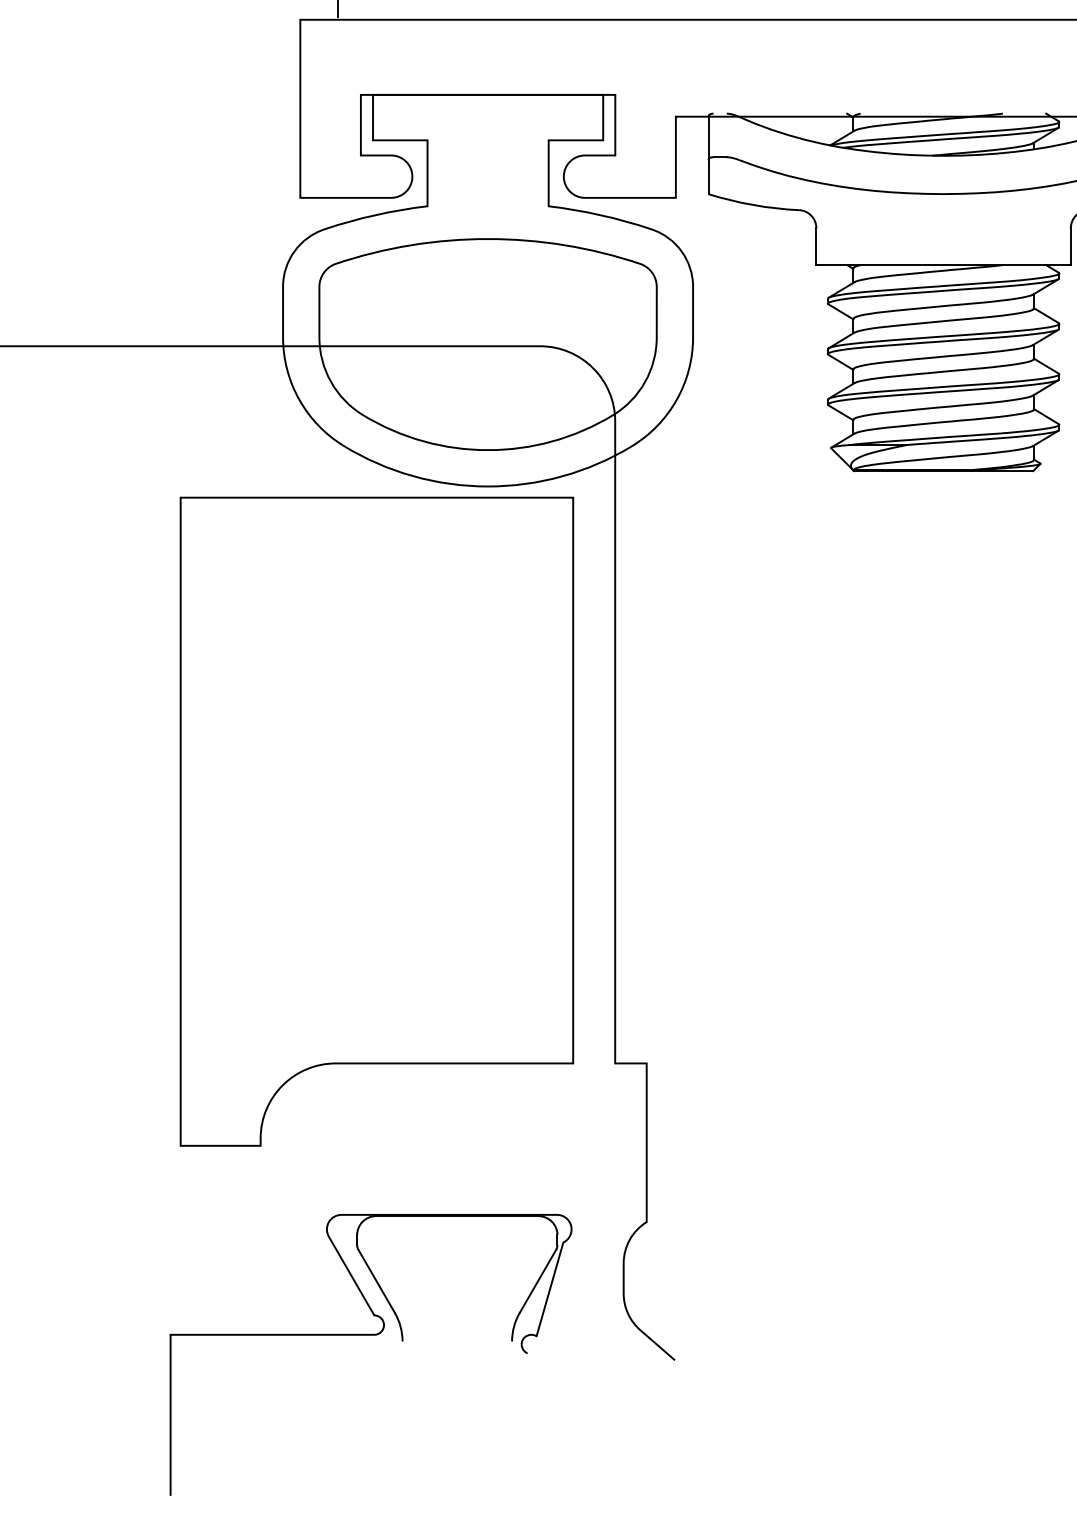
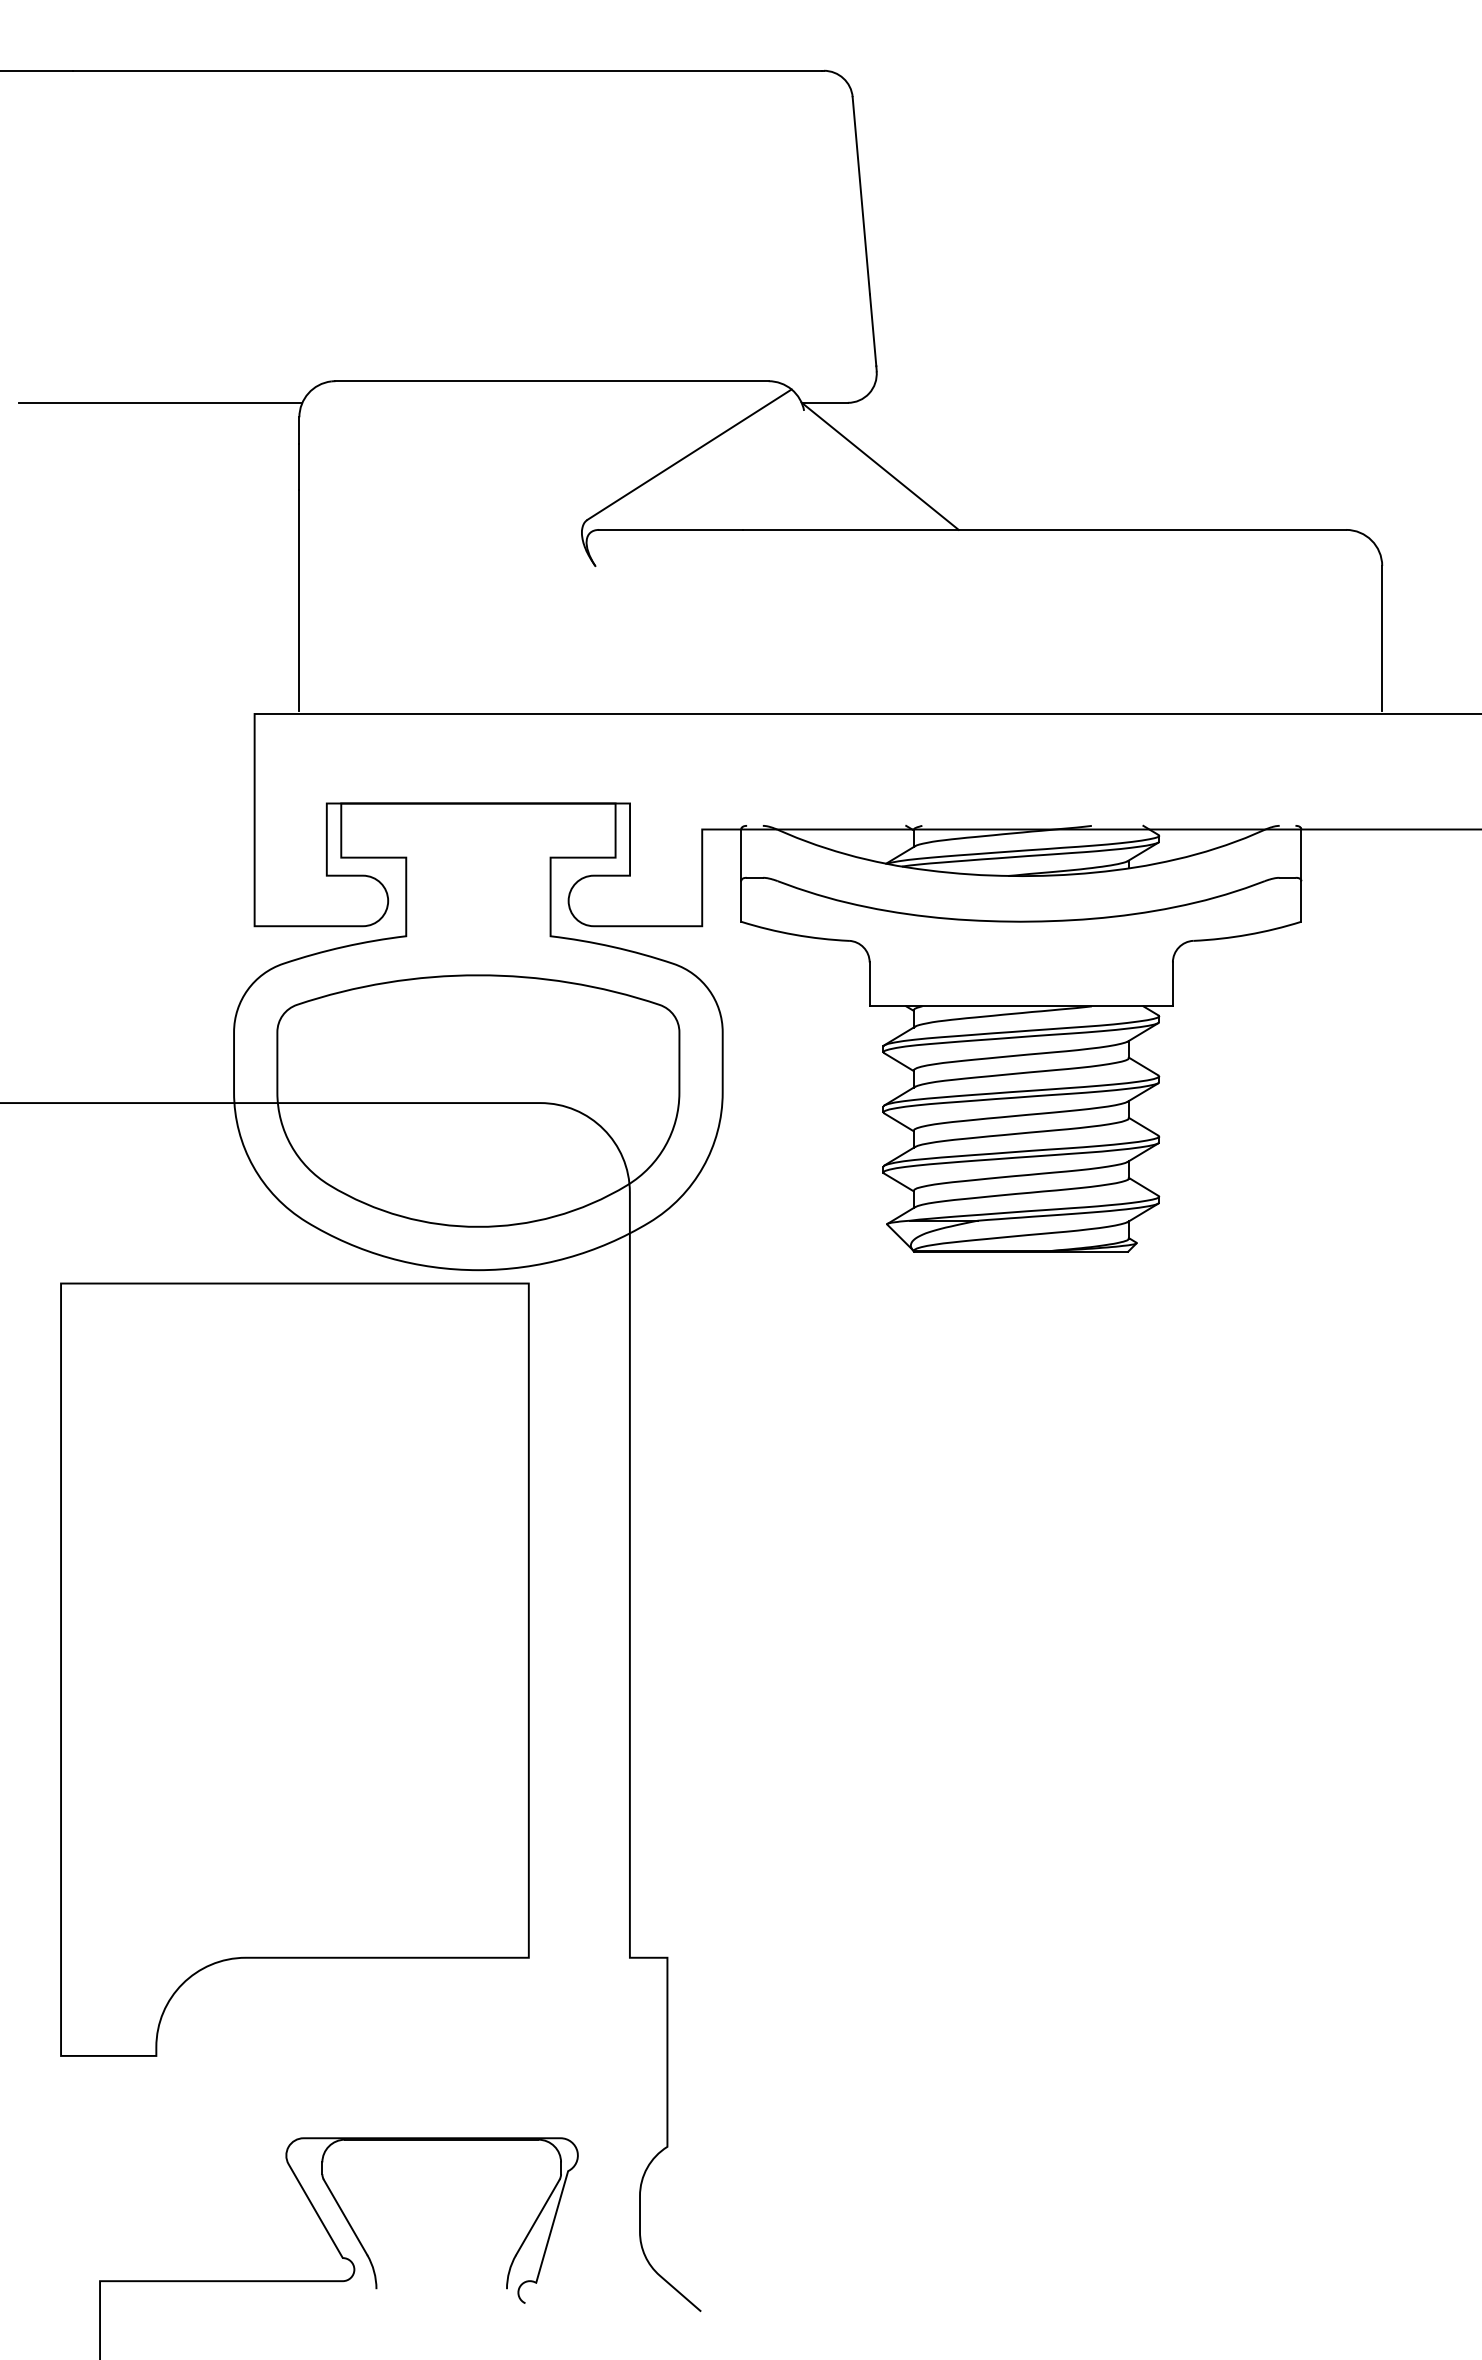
part: (376, 821) -> (294, 1669), moved

